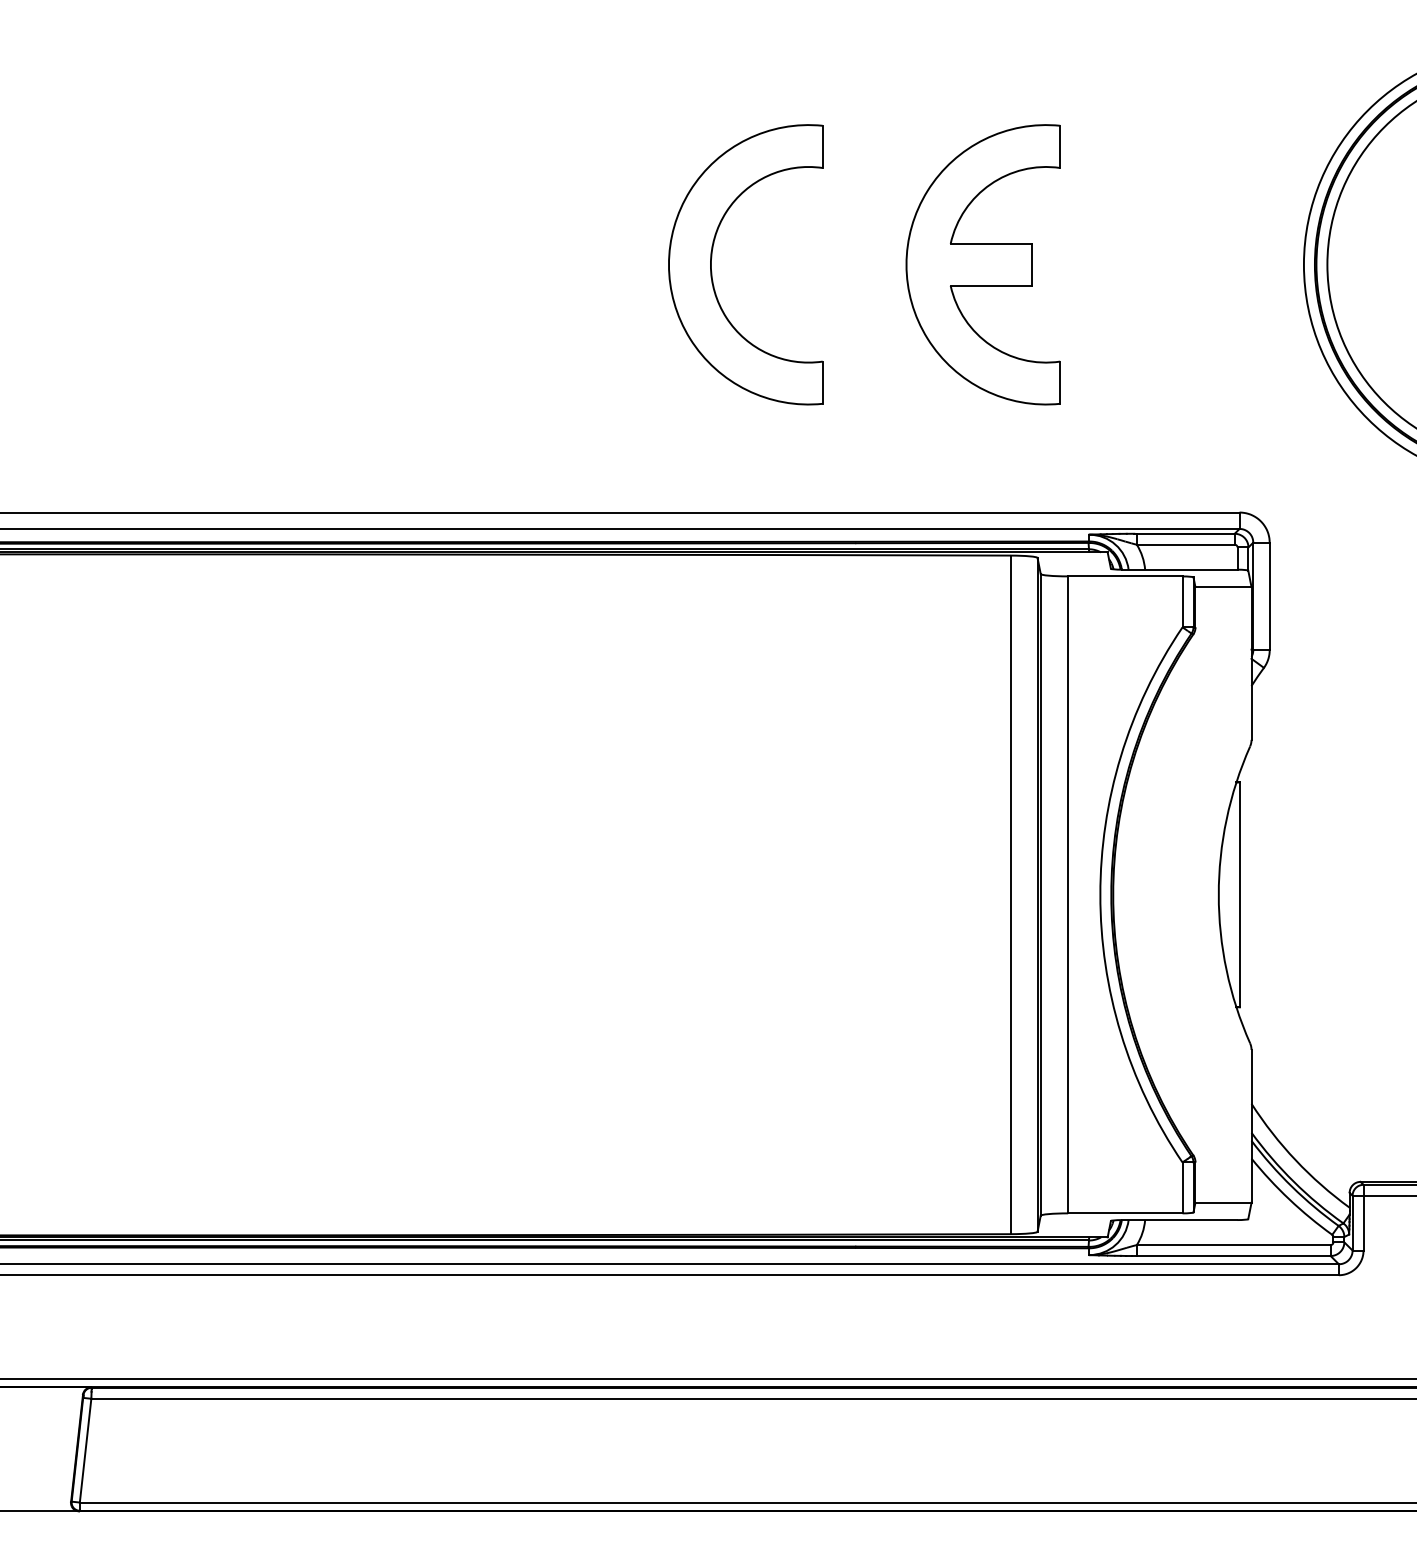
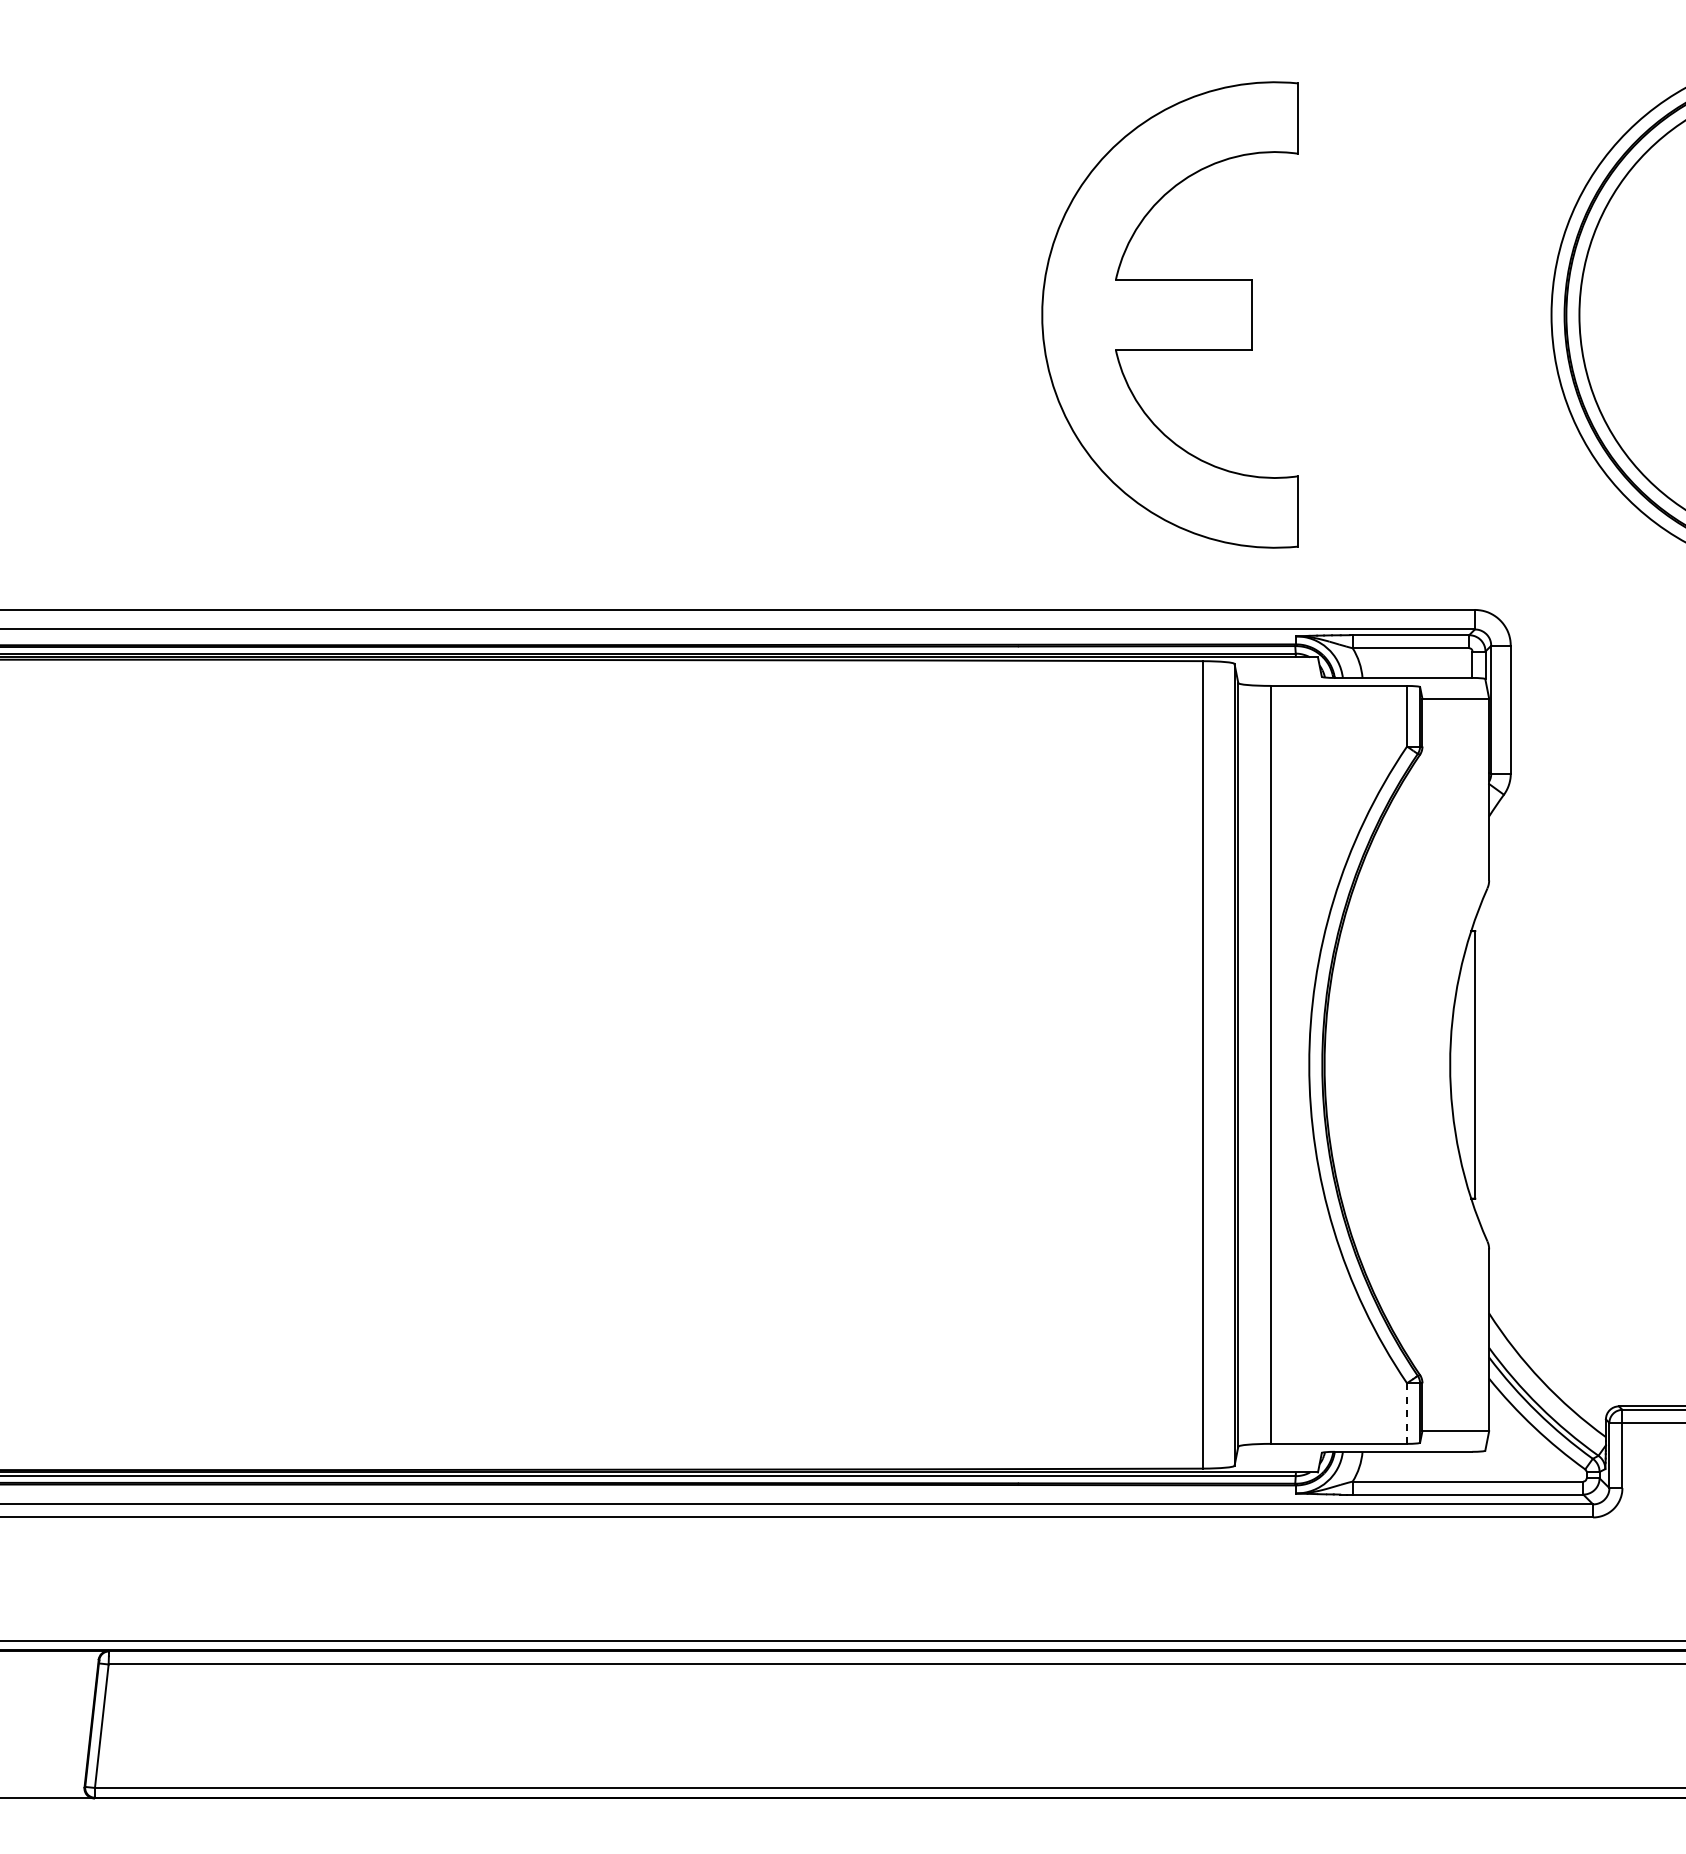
part: (982, 265) -> (1169, 315), size x1.4
part: (712, 271) -> (847, 323), removed
line: (1182, 1188) -> (1407, 1414), solid -> dashed

